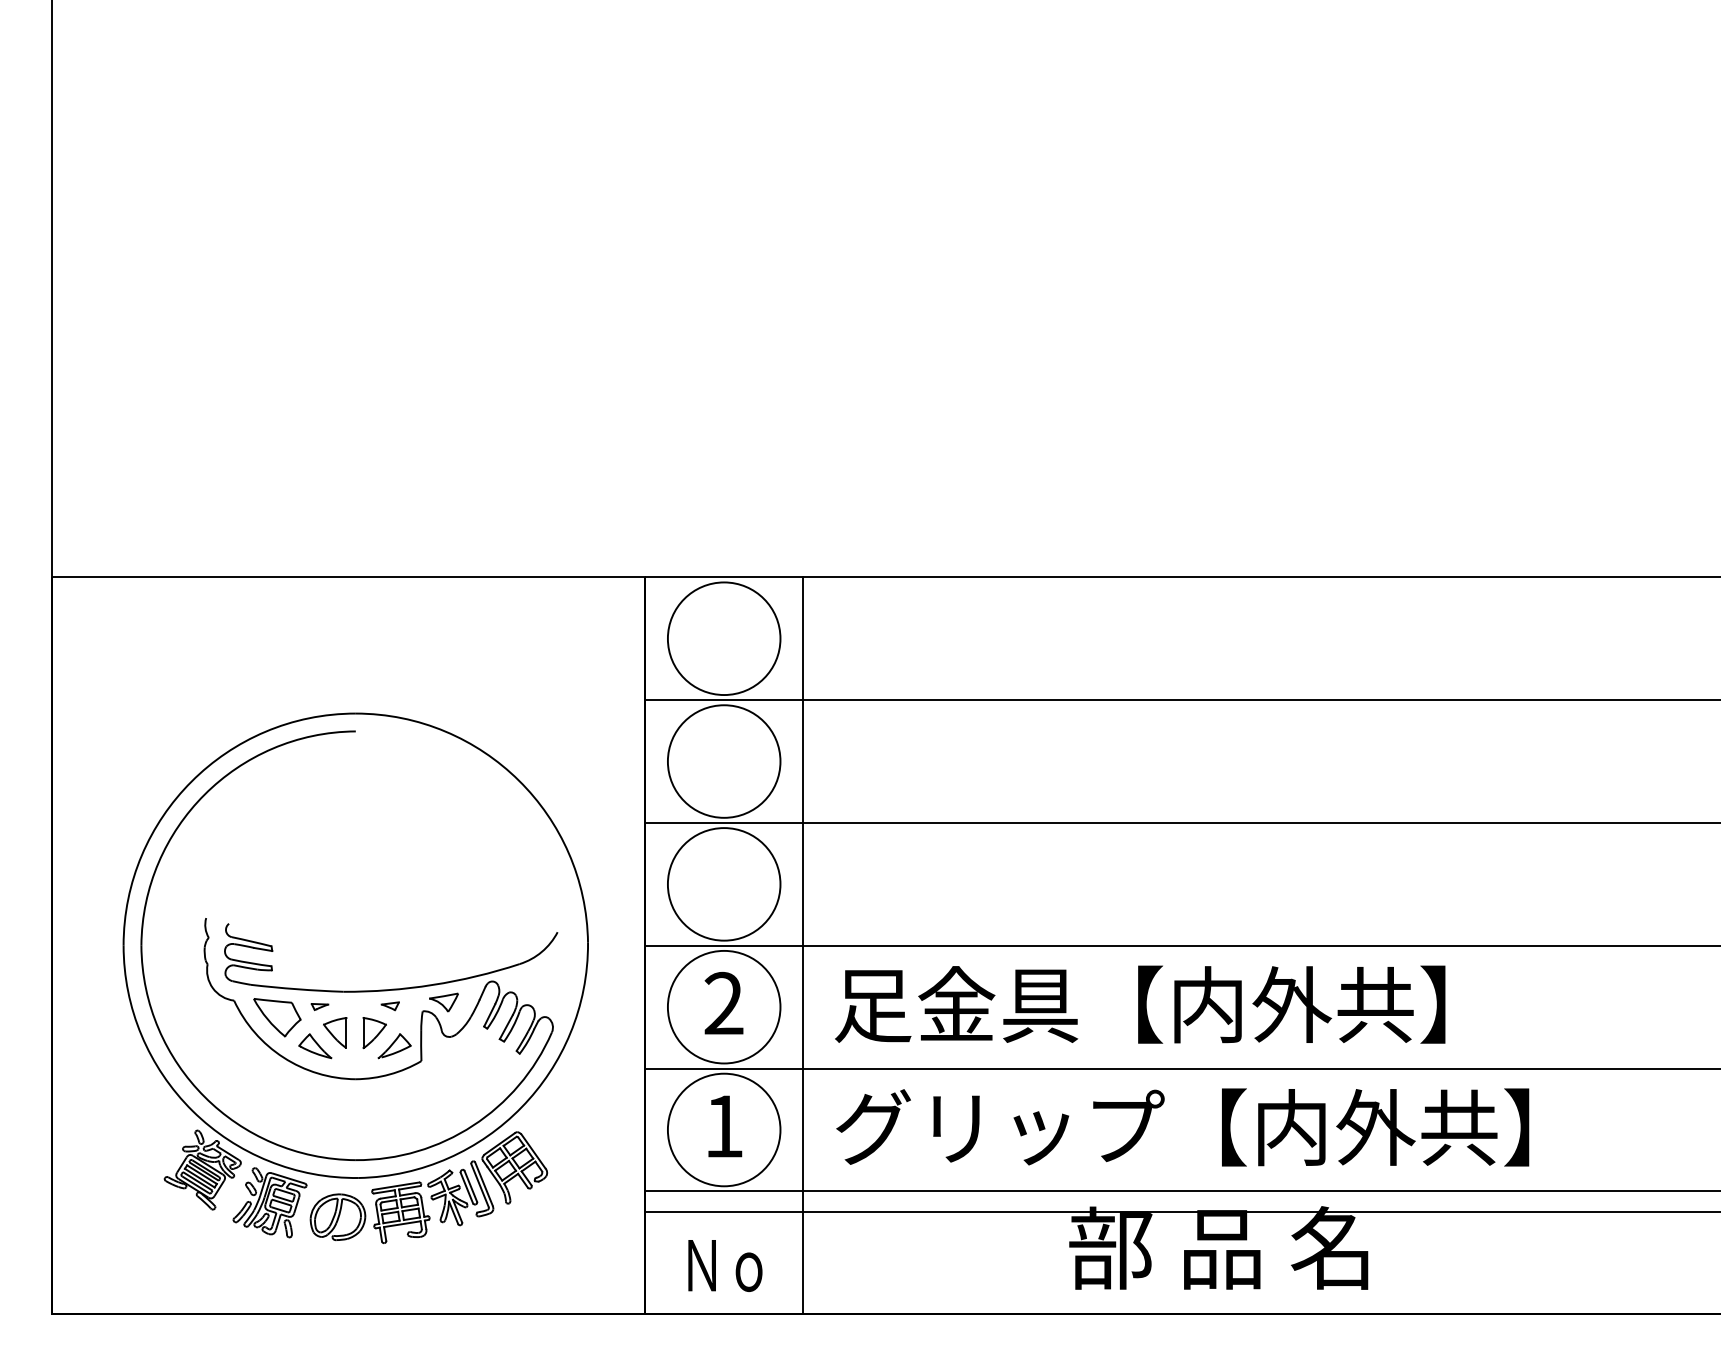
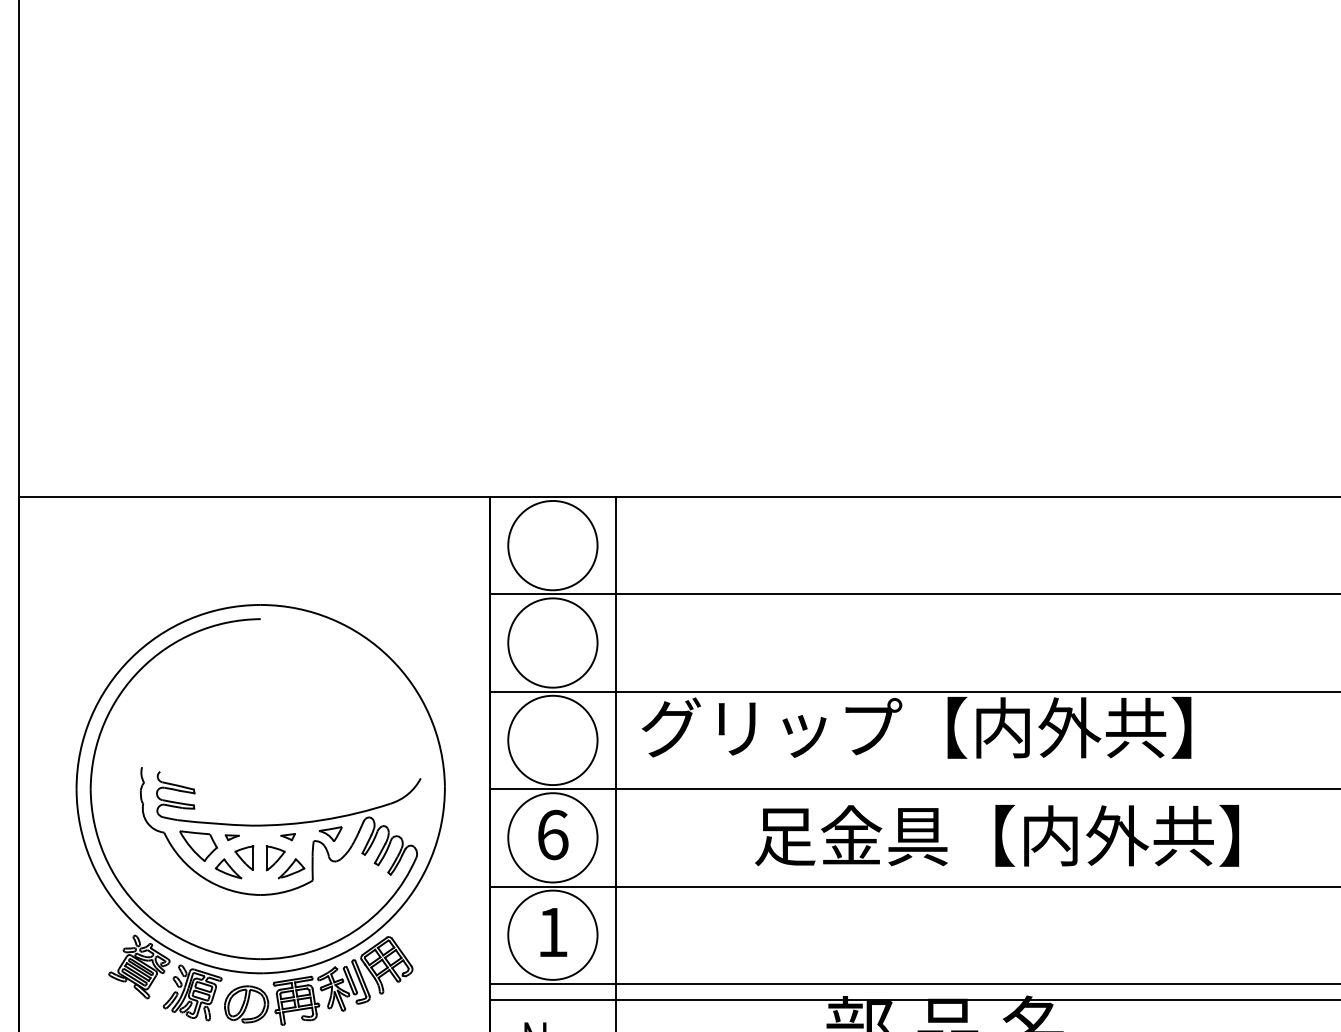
text: (723, 1003) -> (552, 834), 2 -> 6
text: (1140, 1004) -> (997, 835), moved
text: (1182, 1127) -> (916, 727), moved

